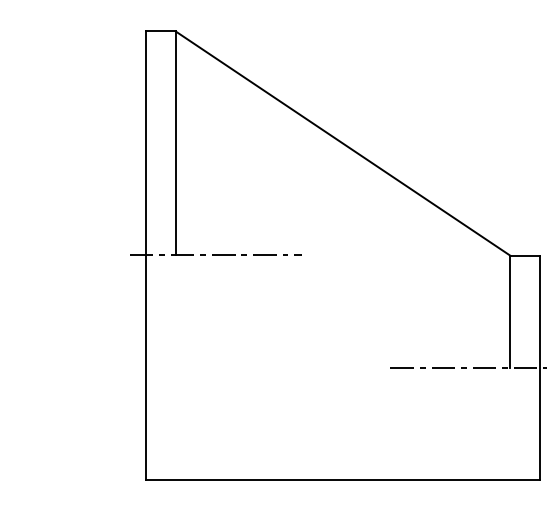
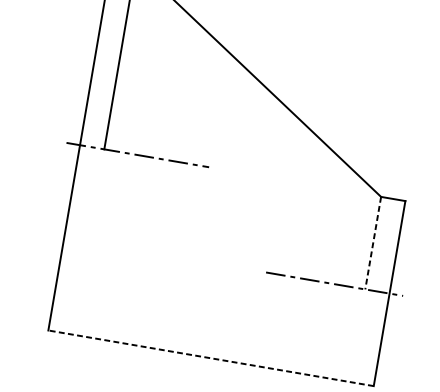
line: (510, 311) -> (373, 242), solid -> dashed
line: (343, 479) -> (211, 358), solid -> dashed

